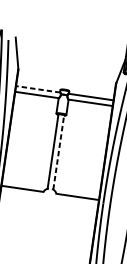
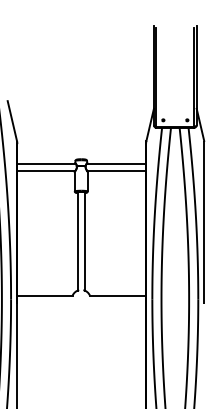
line: (38, 89) -> (46, 163), dashed -> solid
line: (59, 151) -> (85, 240), dashed -> solid

